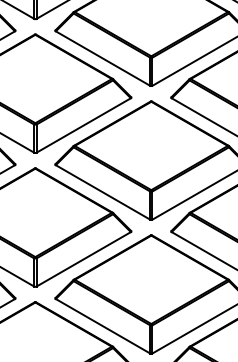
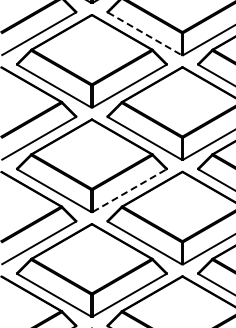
line: (102, 58) -> (144, 33), solid -> dashed
line: (83, 259) -> (129, 190), solid -> dashed

